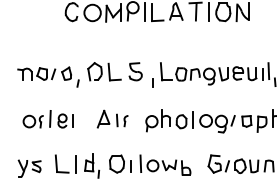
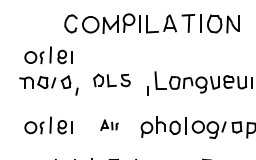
part: (47, 45) -> (47, 55), added
part: (114, 71) -> (111, 80), size x0.7
part: (112, 118) -> (109, 124), size x0.6

